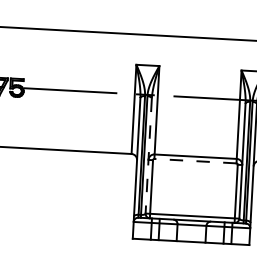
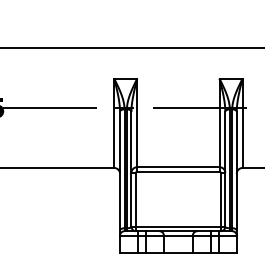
line: (148, 156) -> (131, 169), dashed -> solid
line: (194, 160) -> (177, 171), dashed -> solid

